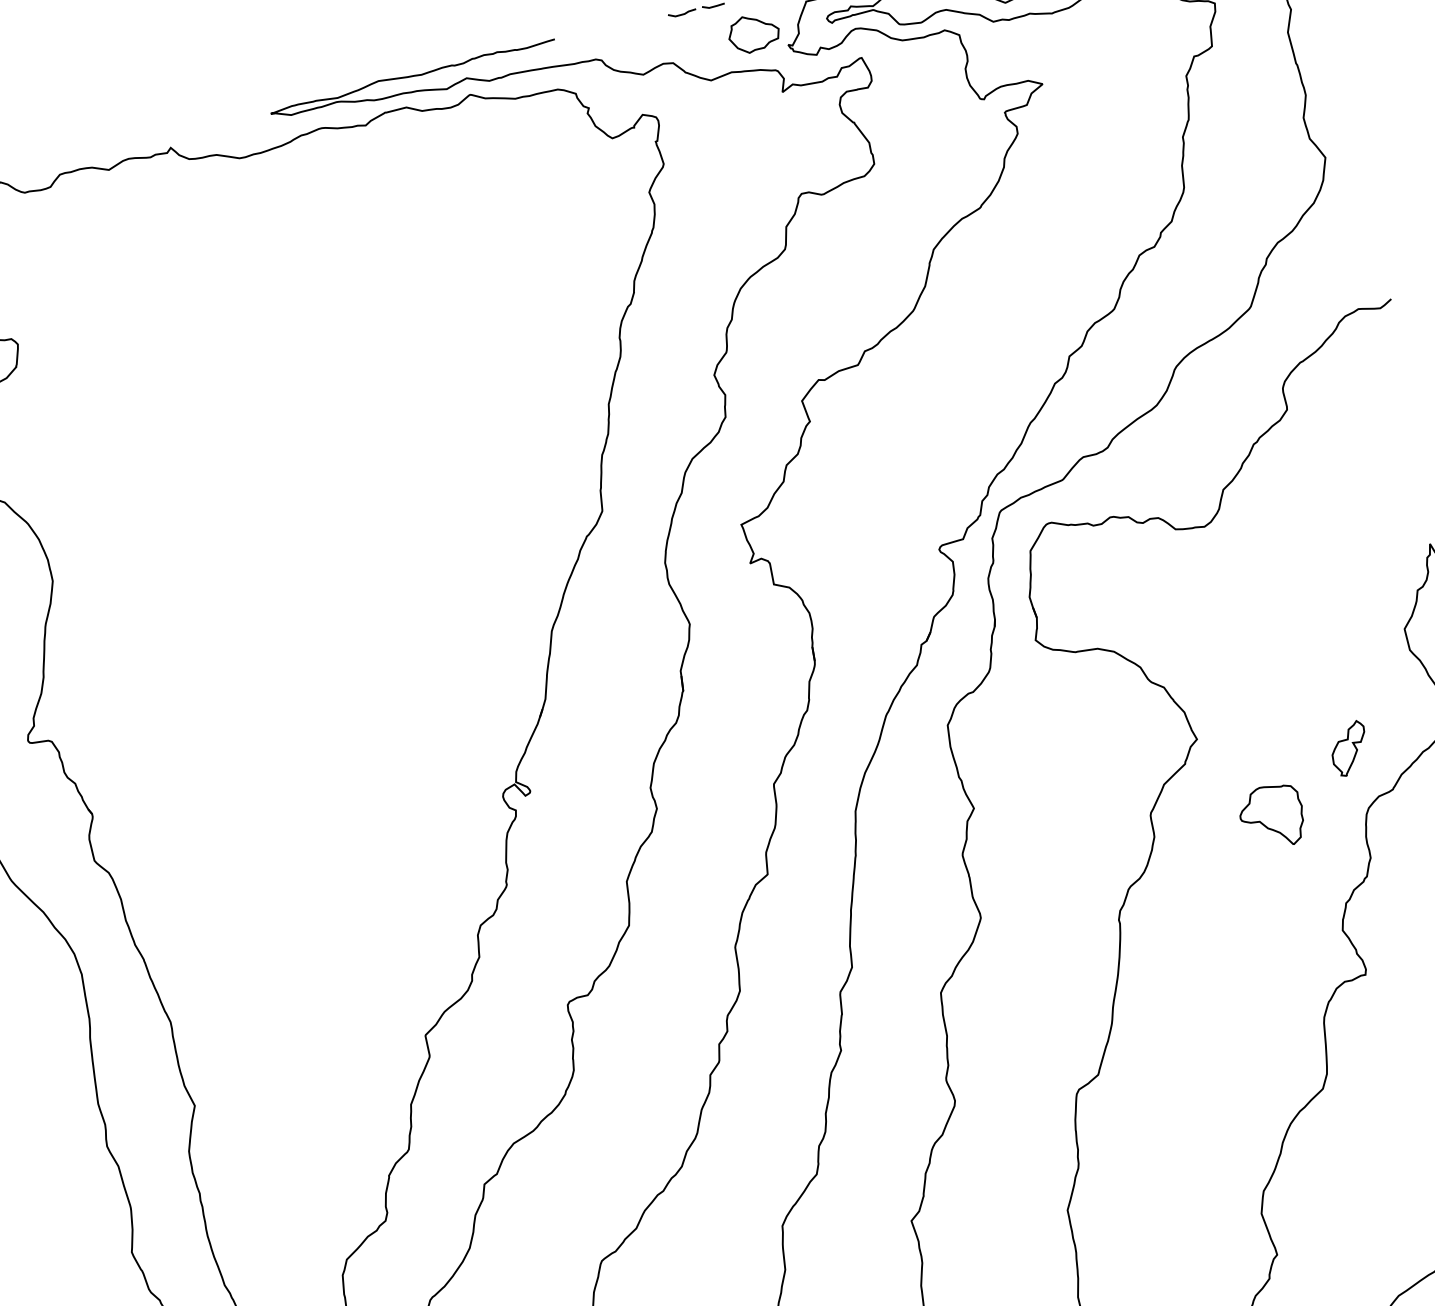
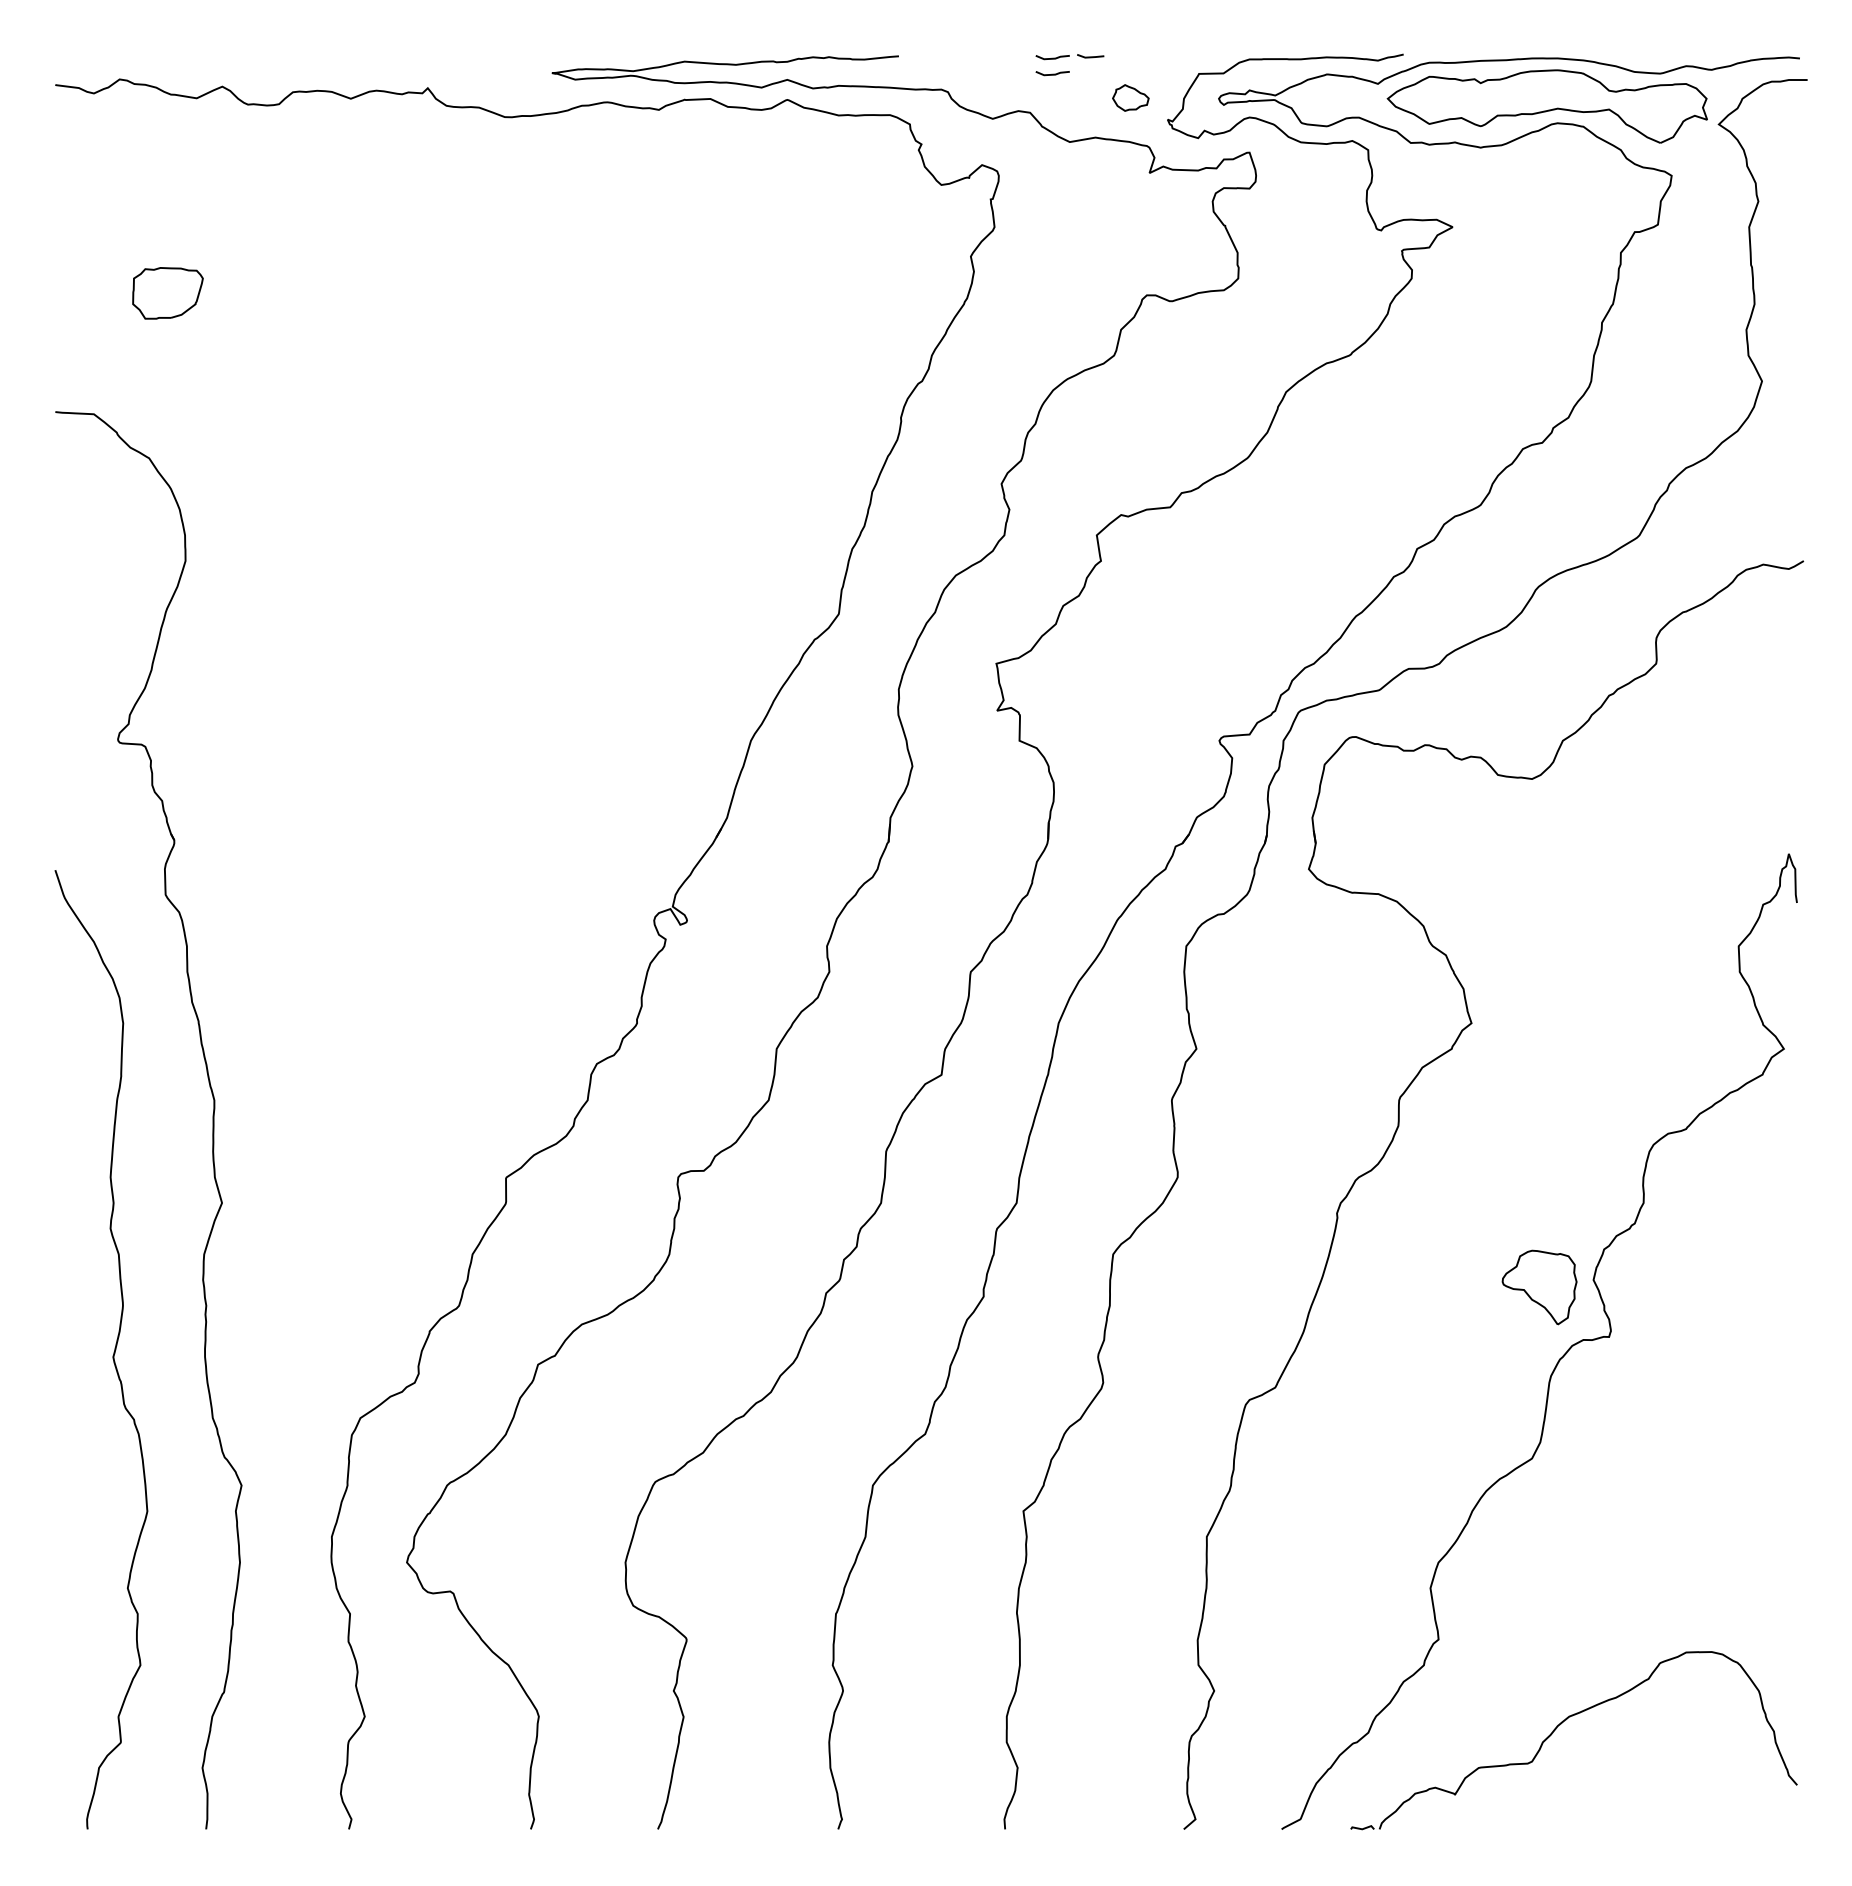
line: (684, 26) -> (1052, 73), added
part: (753, 33) -> (1130, 97), size x0.6
part: (1349, 748) -> (1645, 1070), removed
part: (1272, 817) -> (1539, 1287), moved

